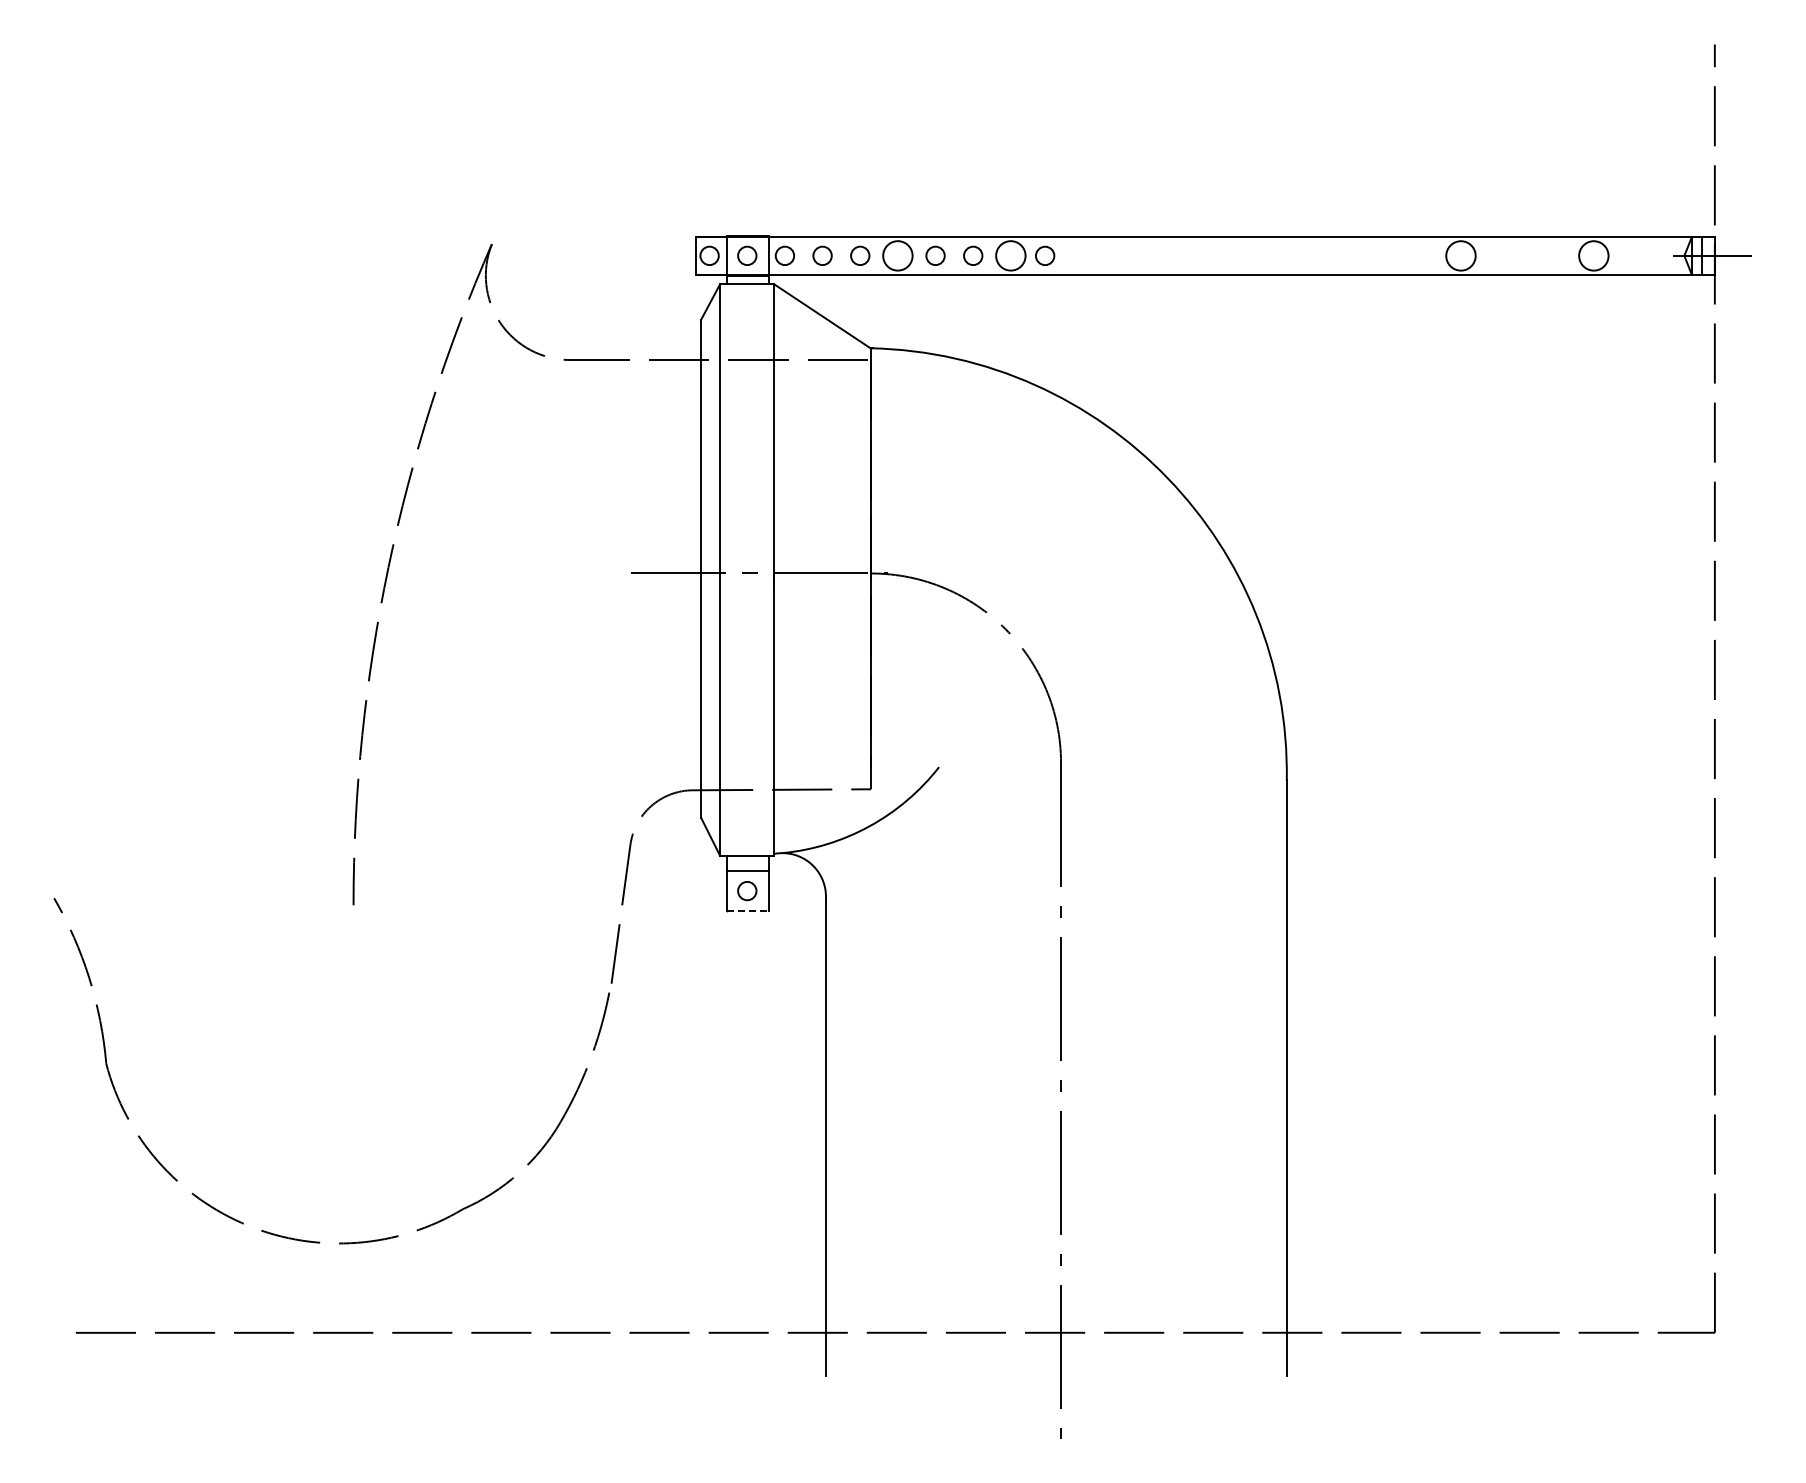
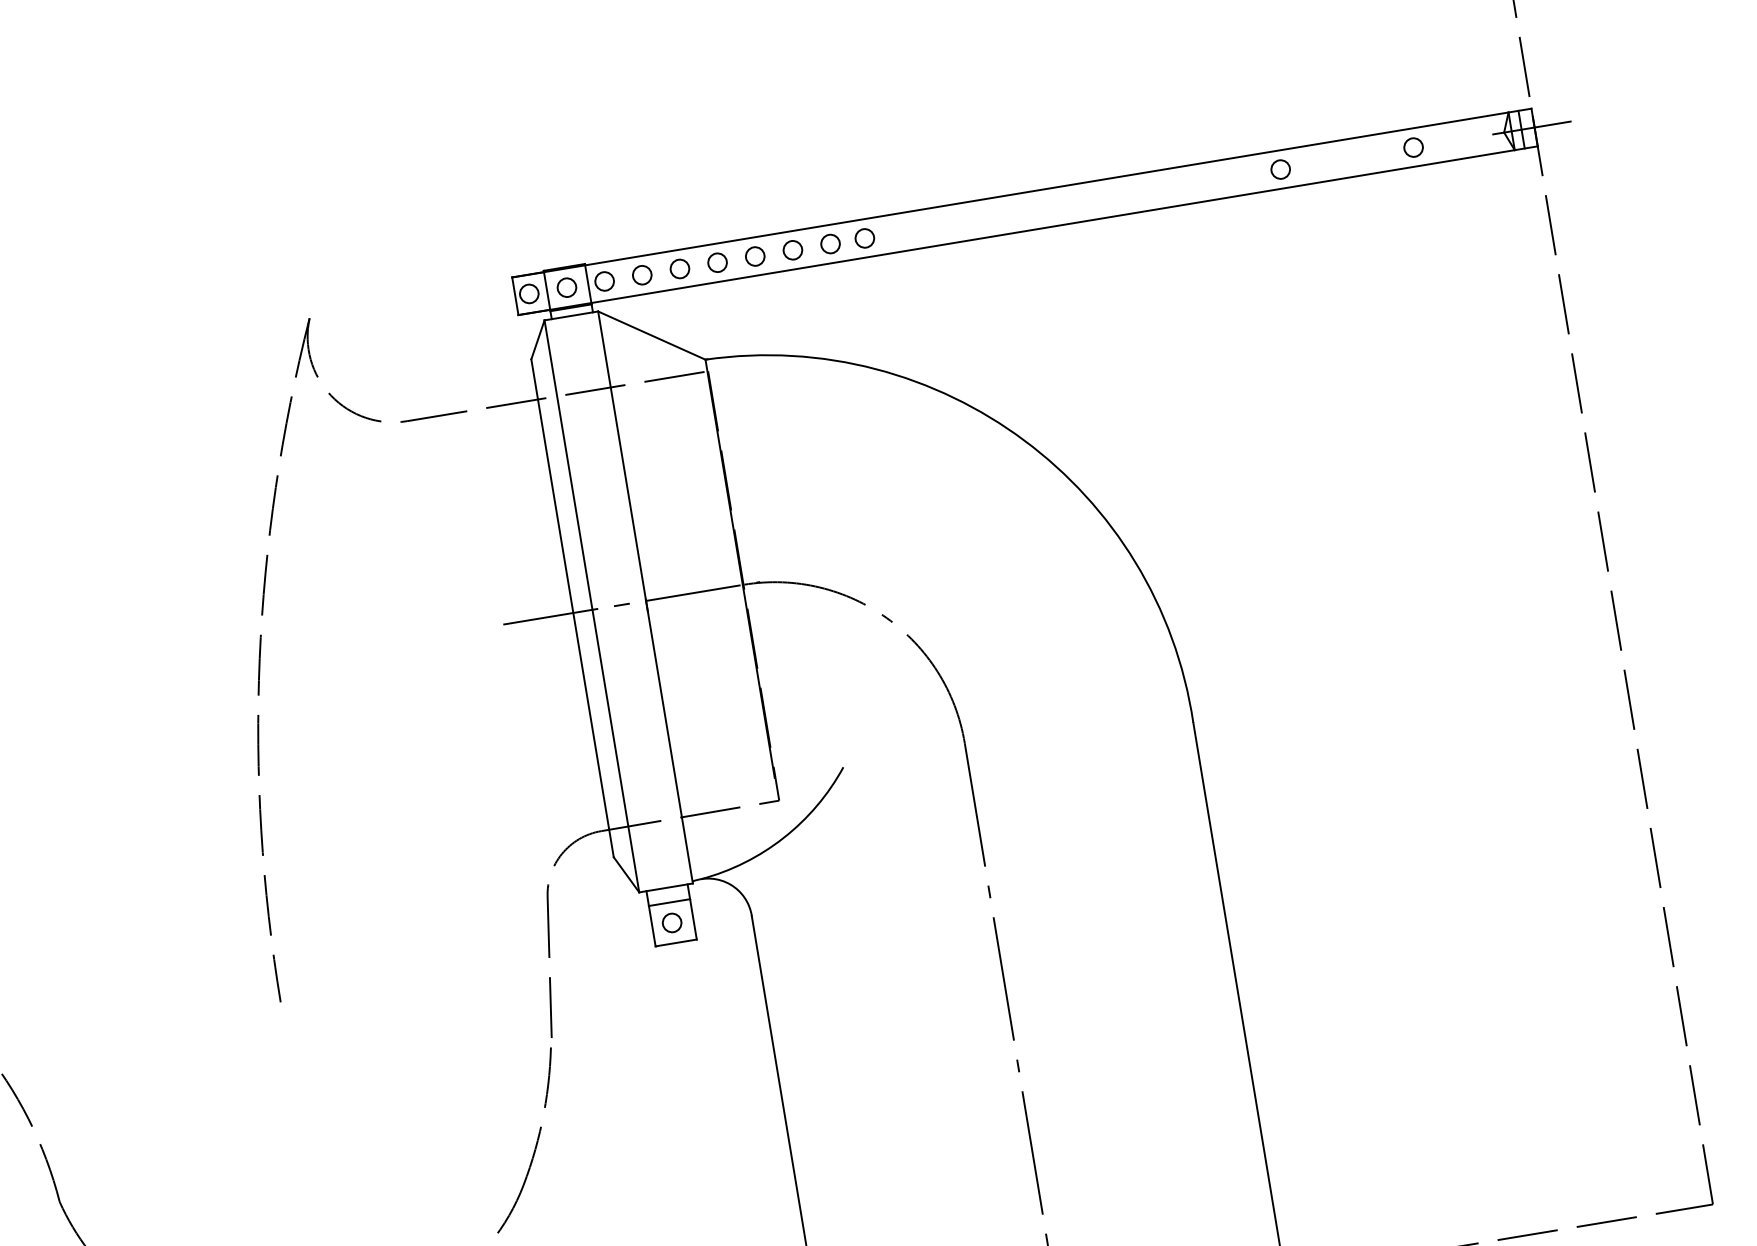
circle: (897, 255) -> (717, 262), size x0.62
circle: (1010, 255) -> (830, 243), size x0.62
circle: (1460, 255) -> (1280, 169), size x0.62
circle: (1593, 255) -> (1413, 147), size x0.62
line: (748, 911) -> (676, 943), dashed -> solid

